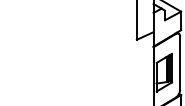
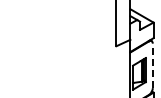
line: (179, 62) -> (152, 65), solid -> dashed

